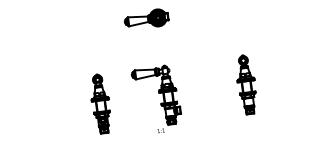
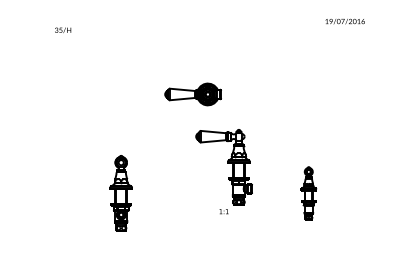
part: (246, 84) -> (308, 193), size x0.7
part: (161, 103) -> (228, 177), moved

